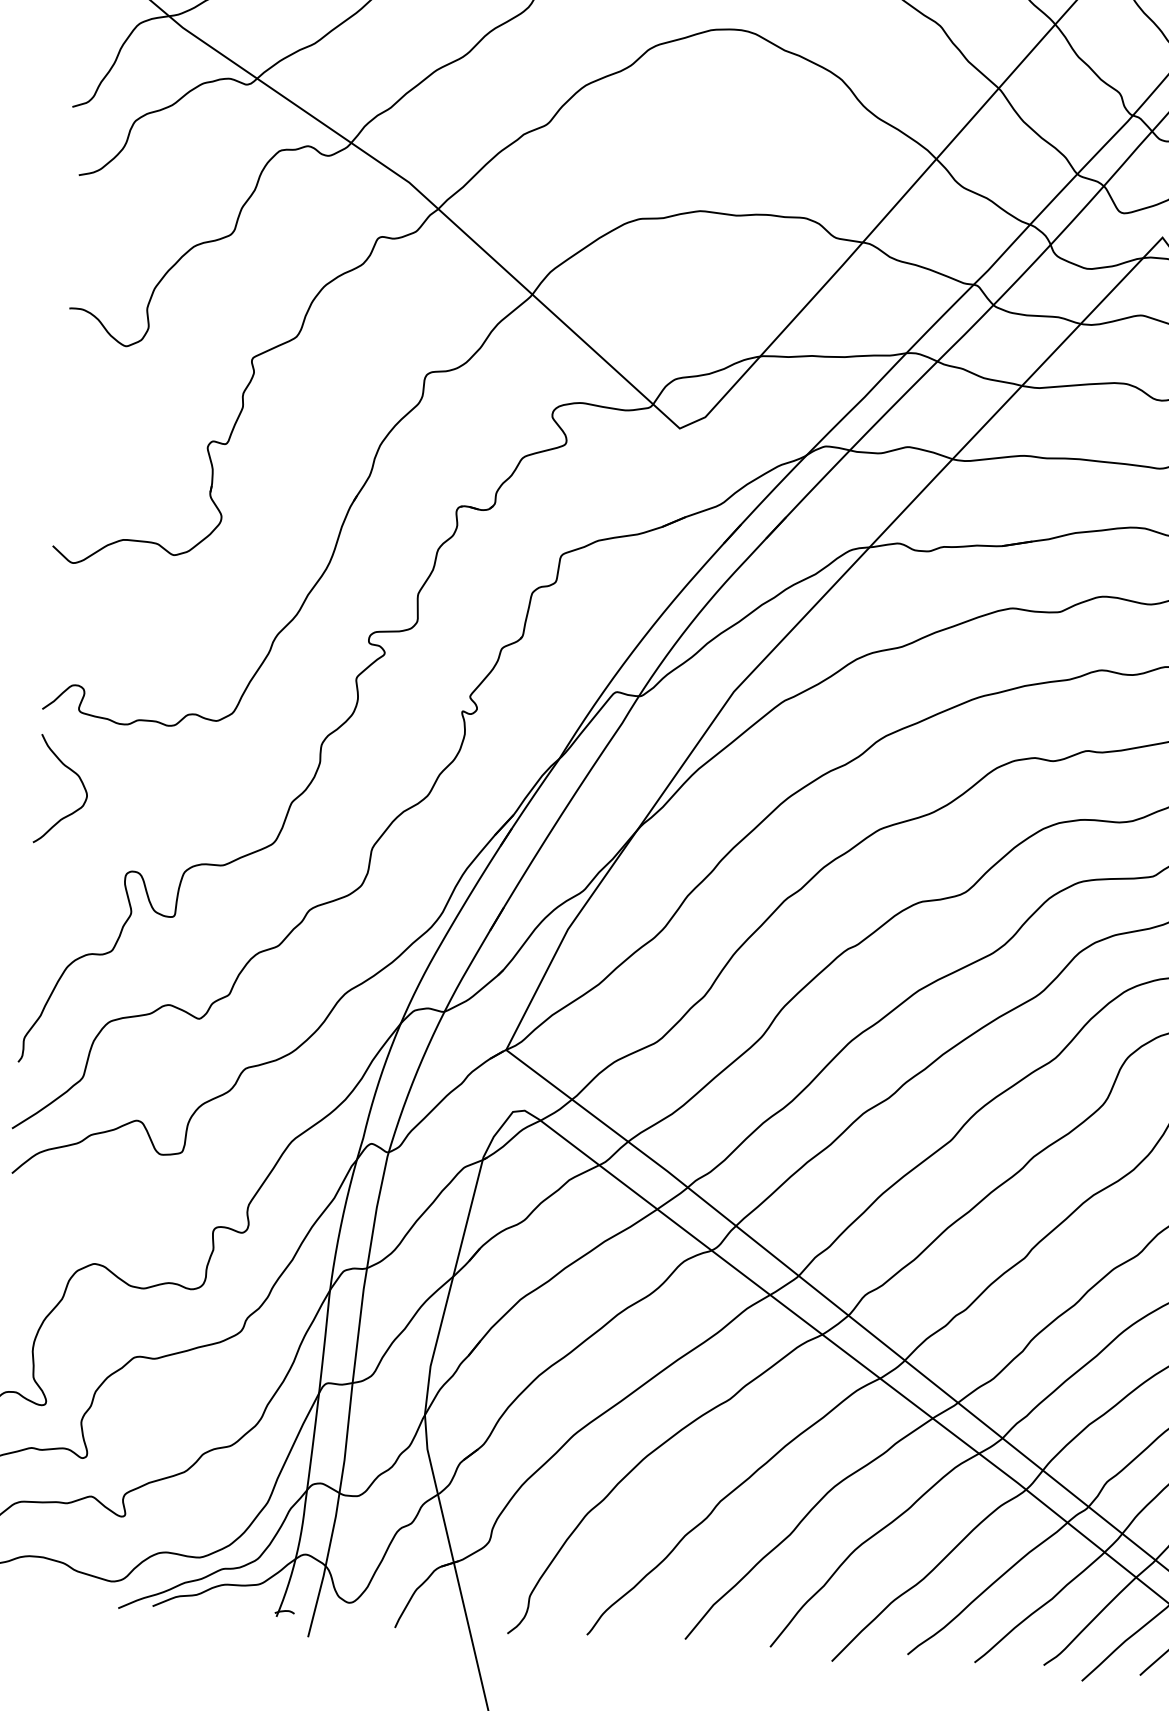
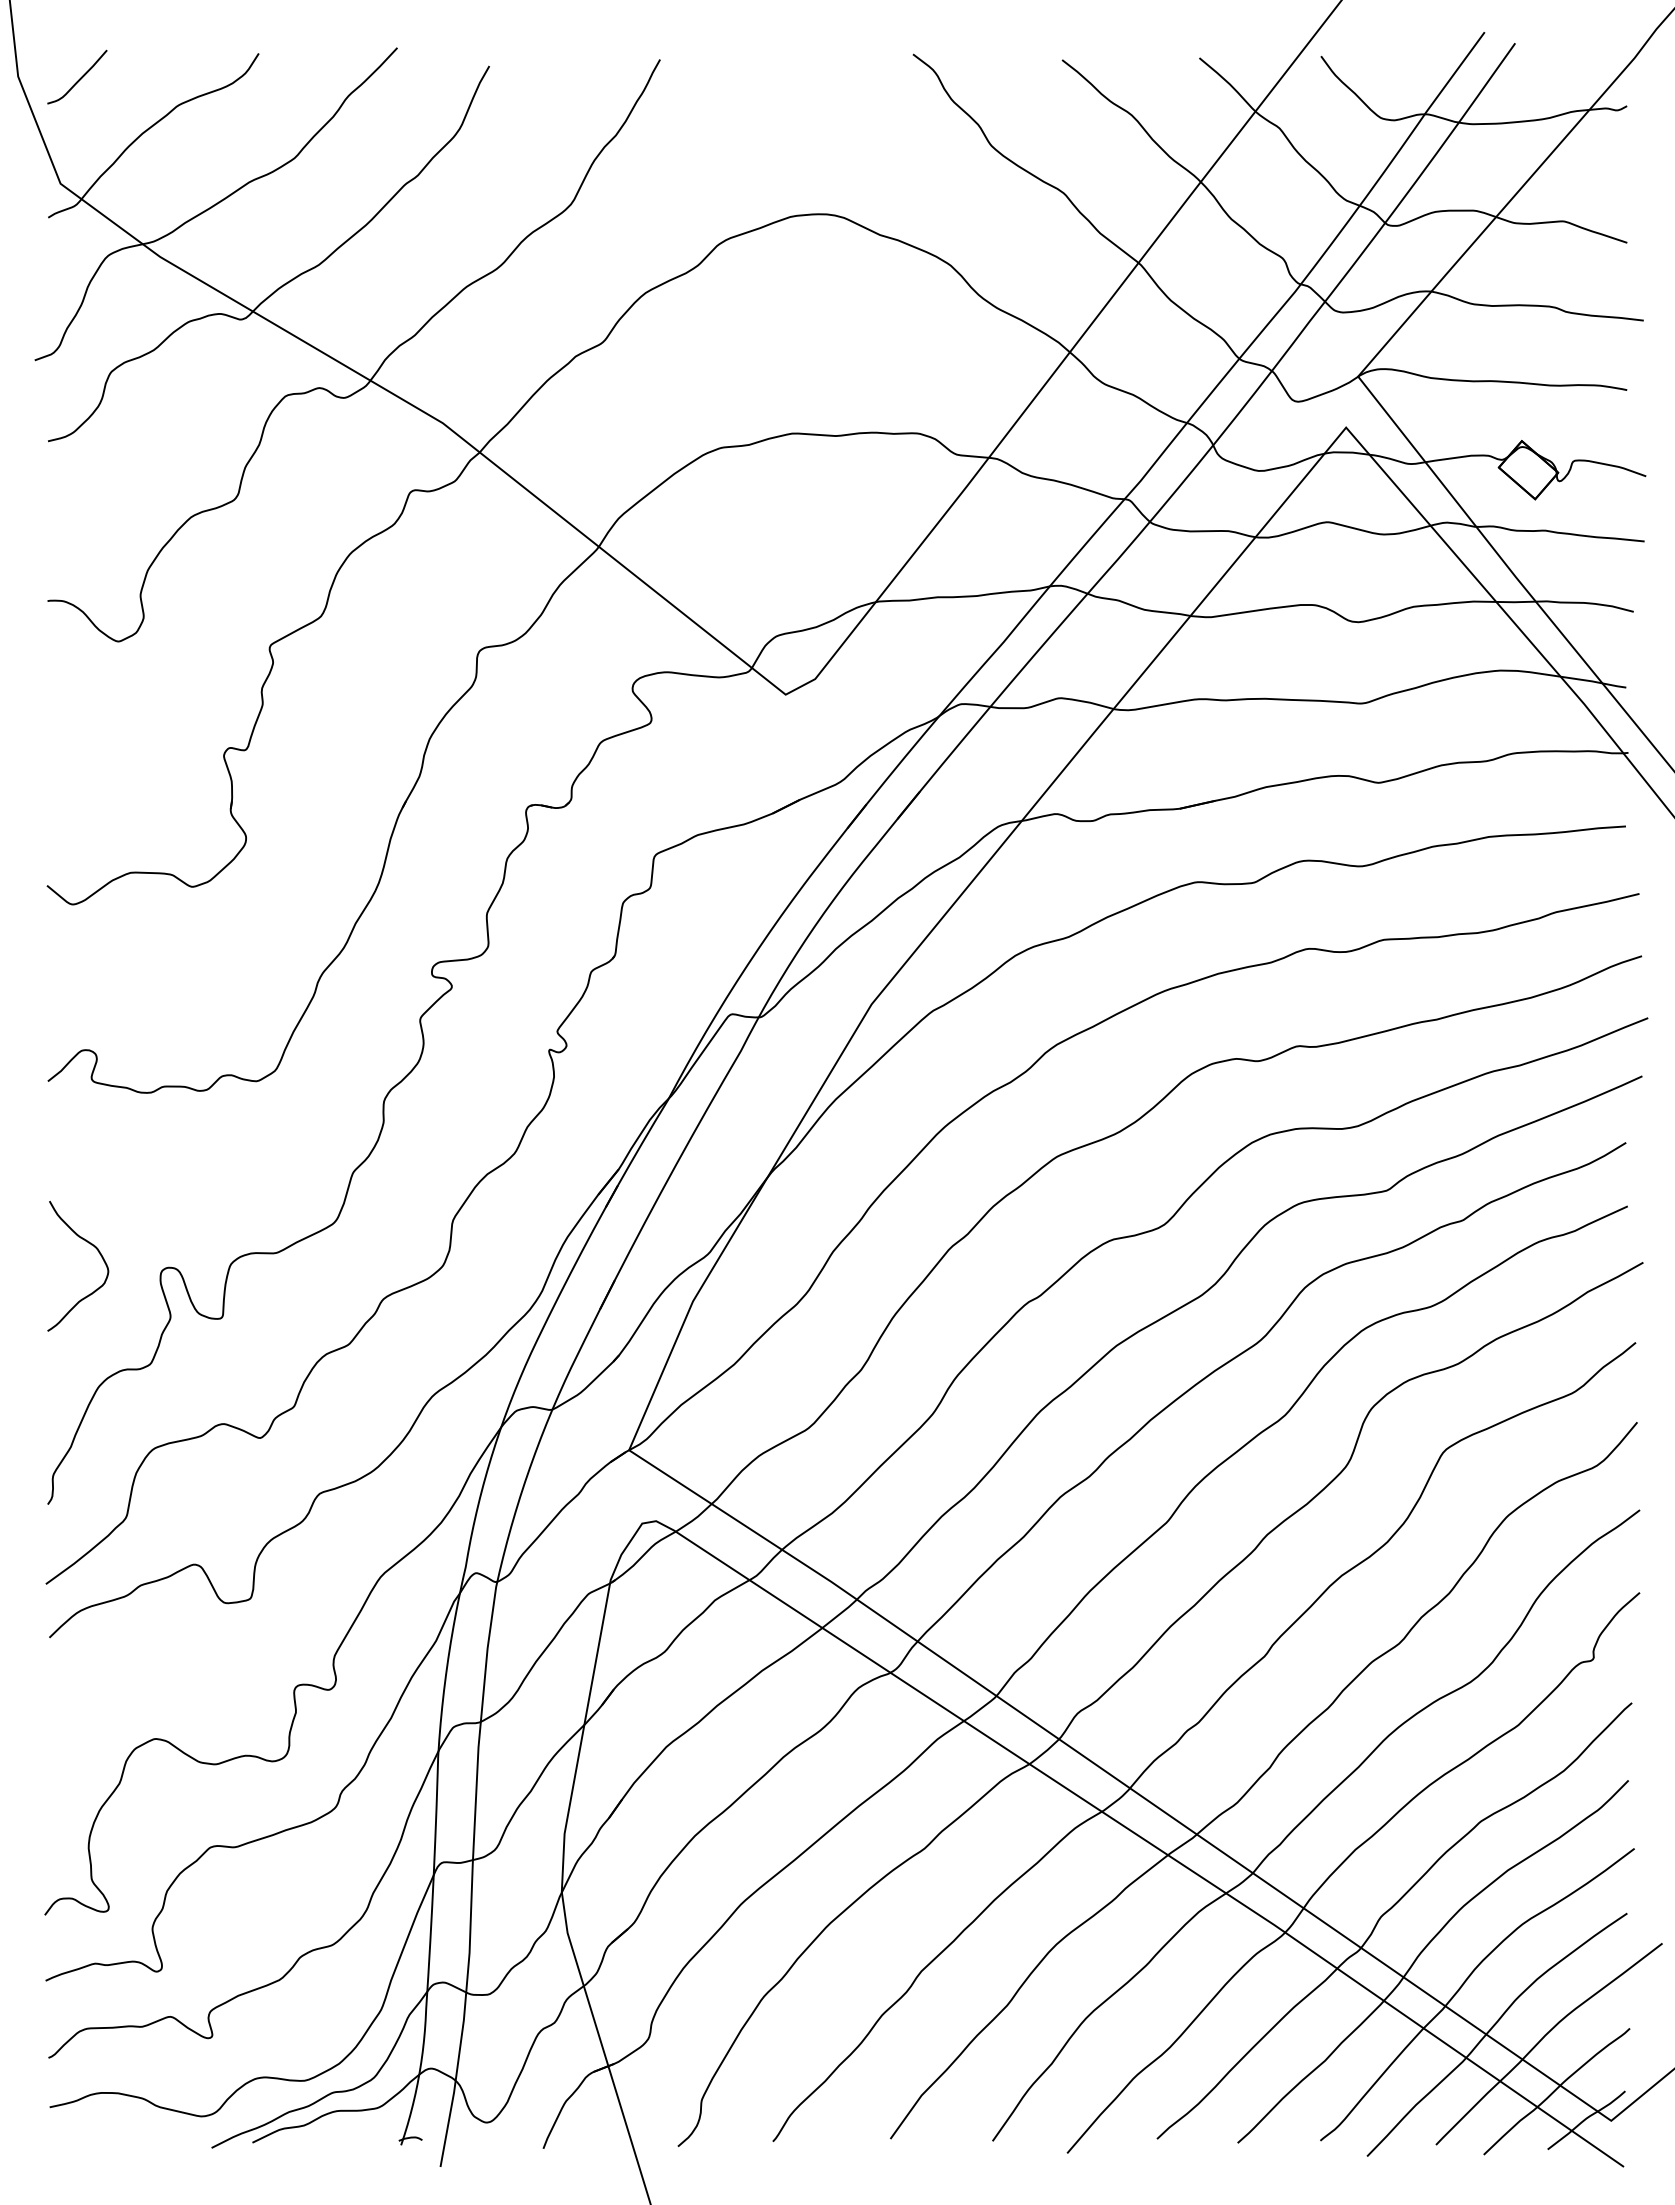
curve: (80, 781) -> (99, 1254), moved

